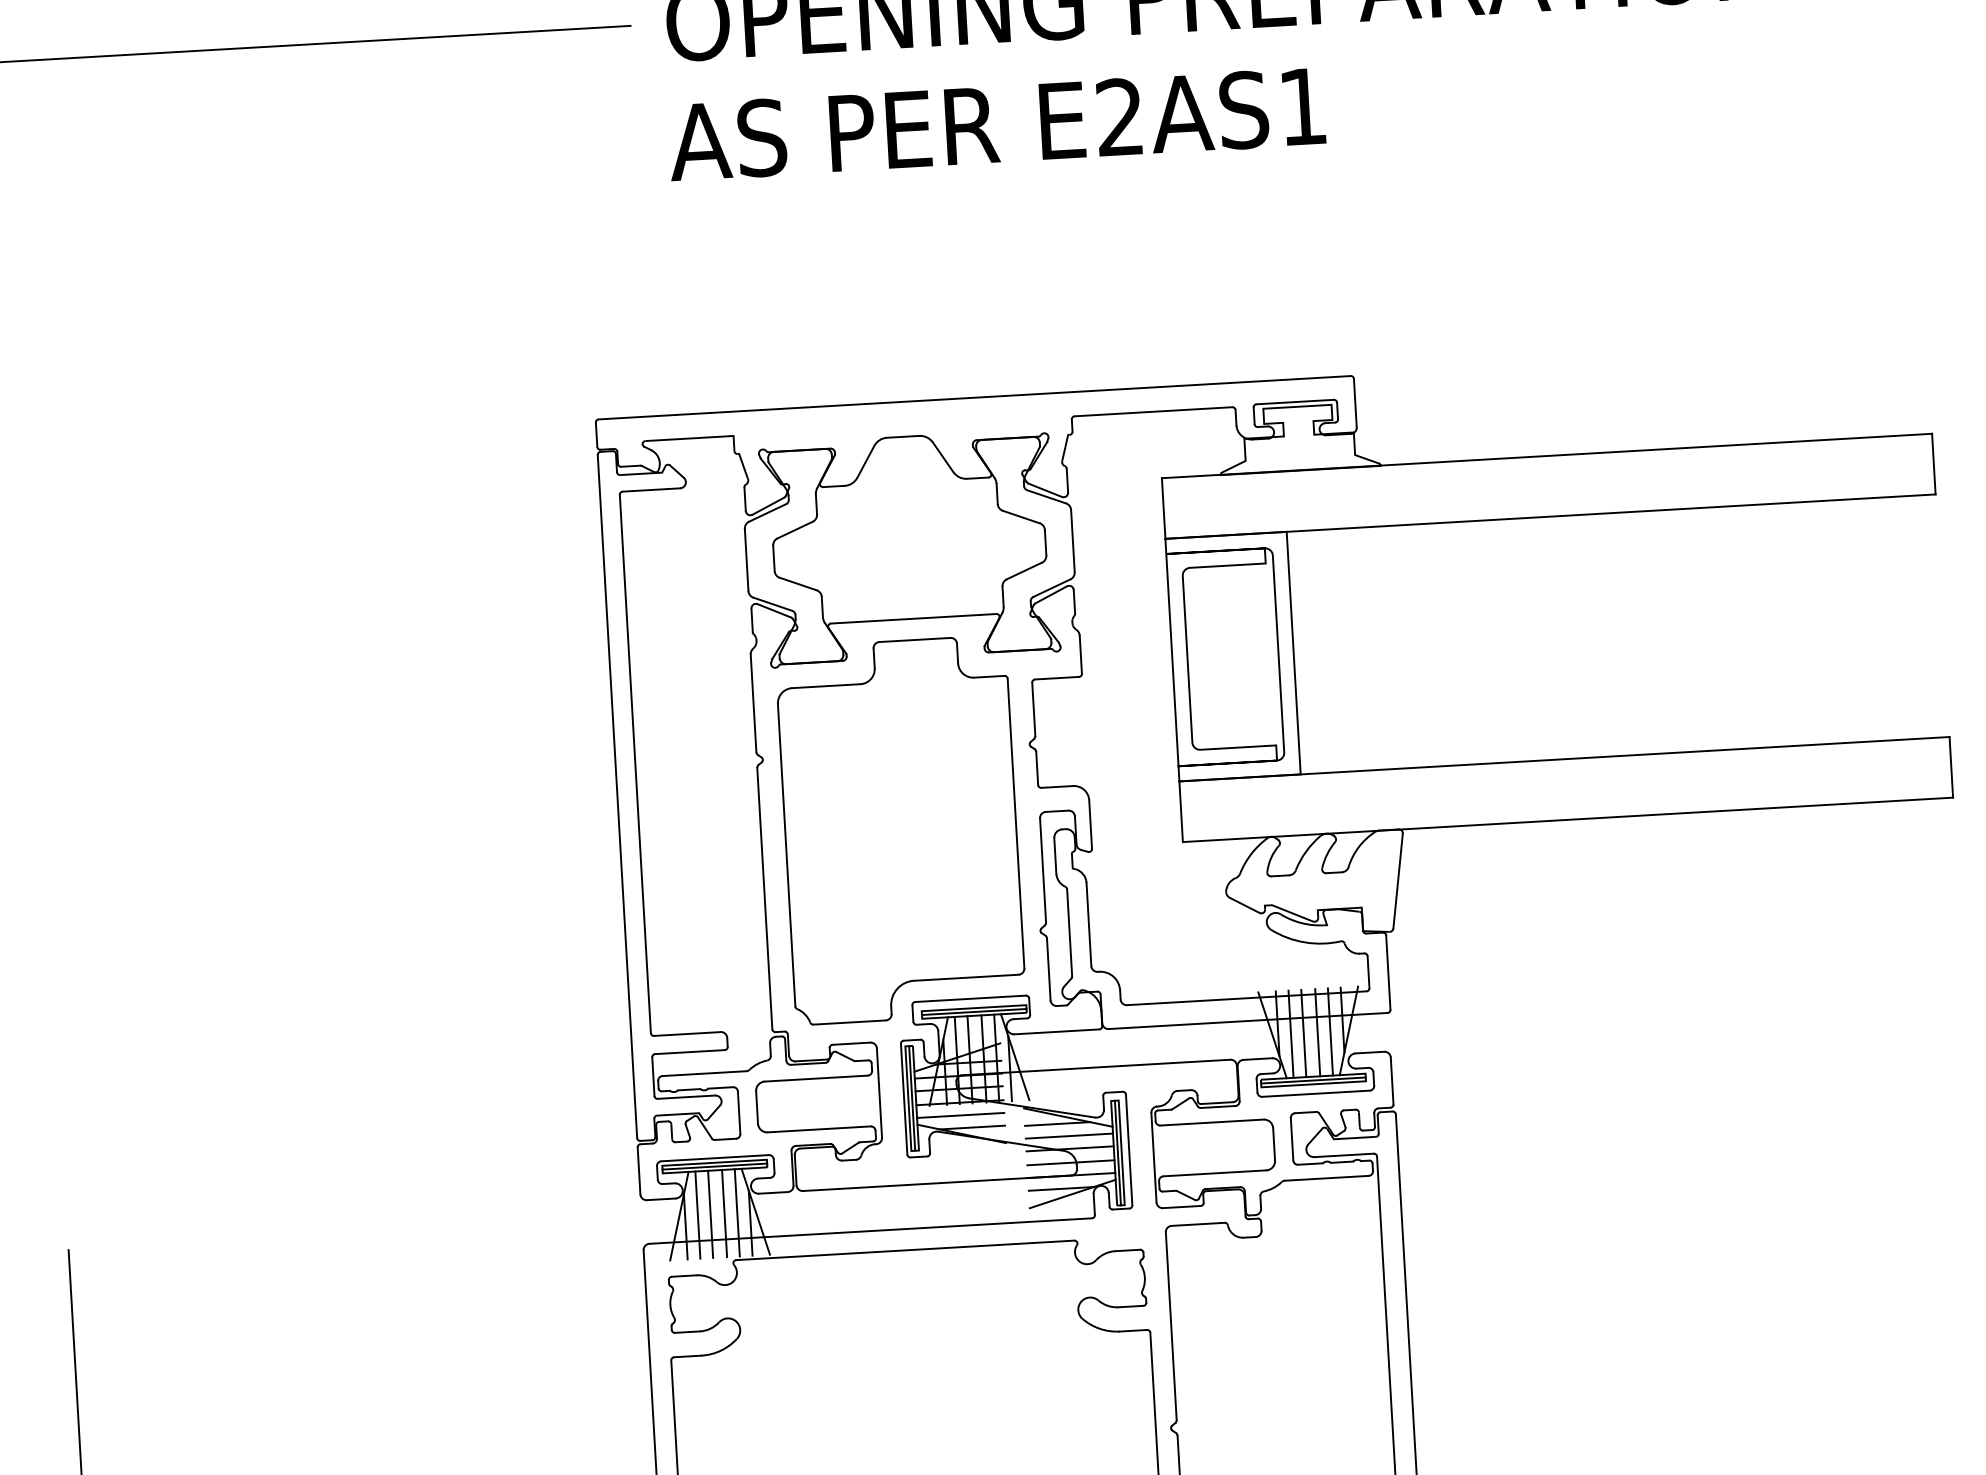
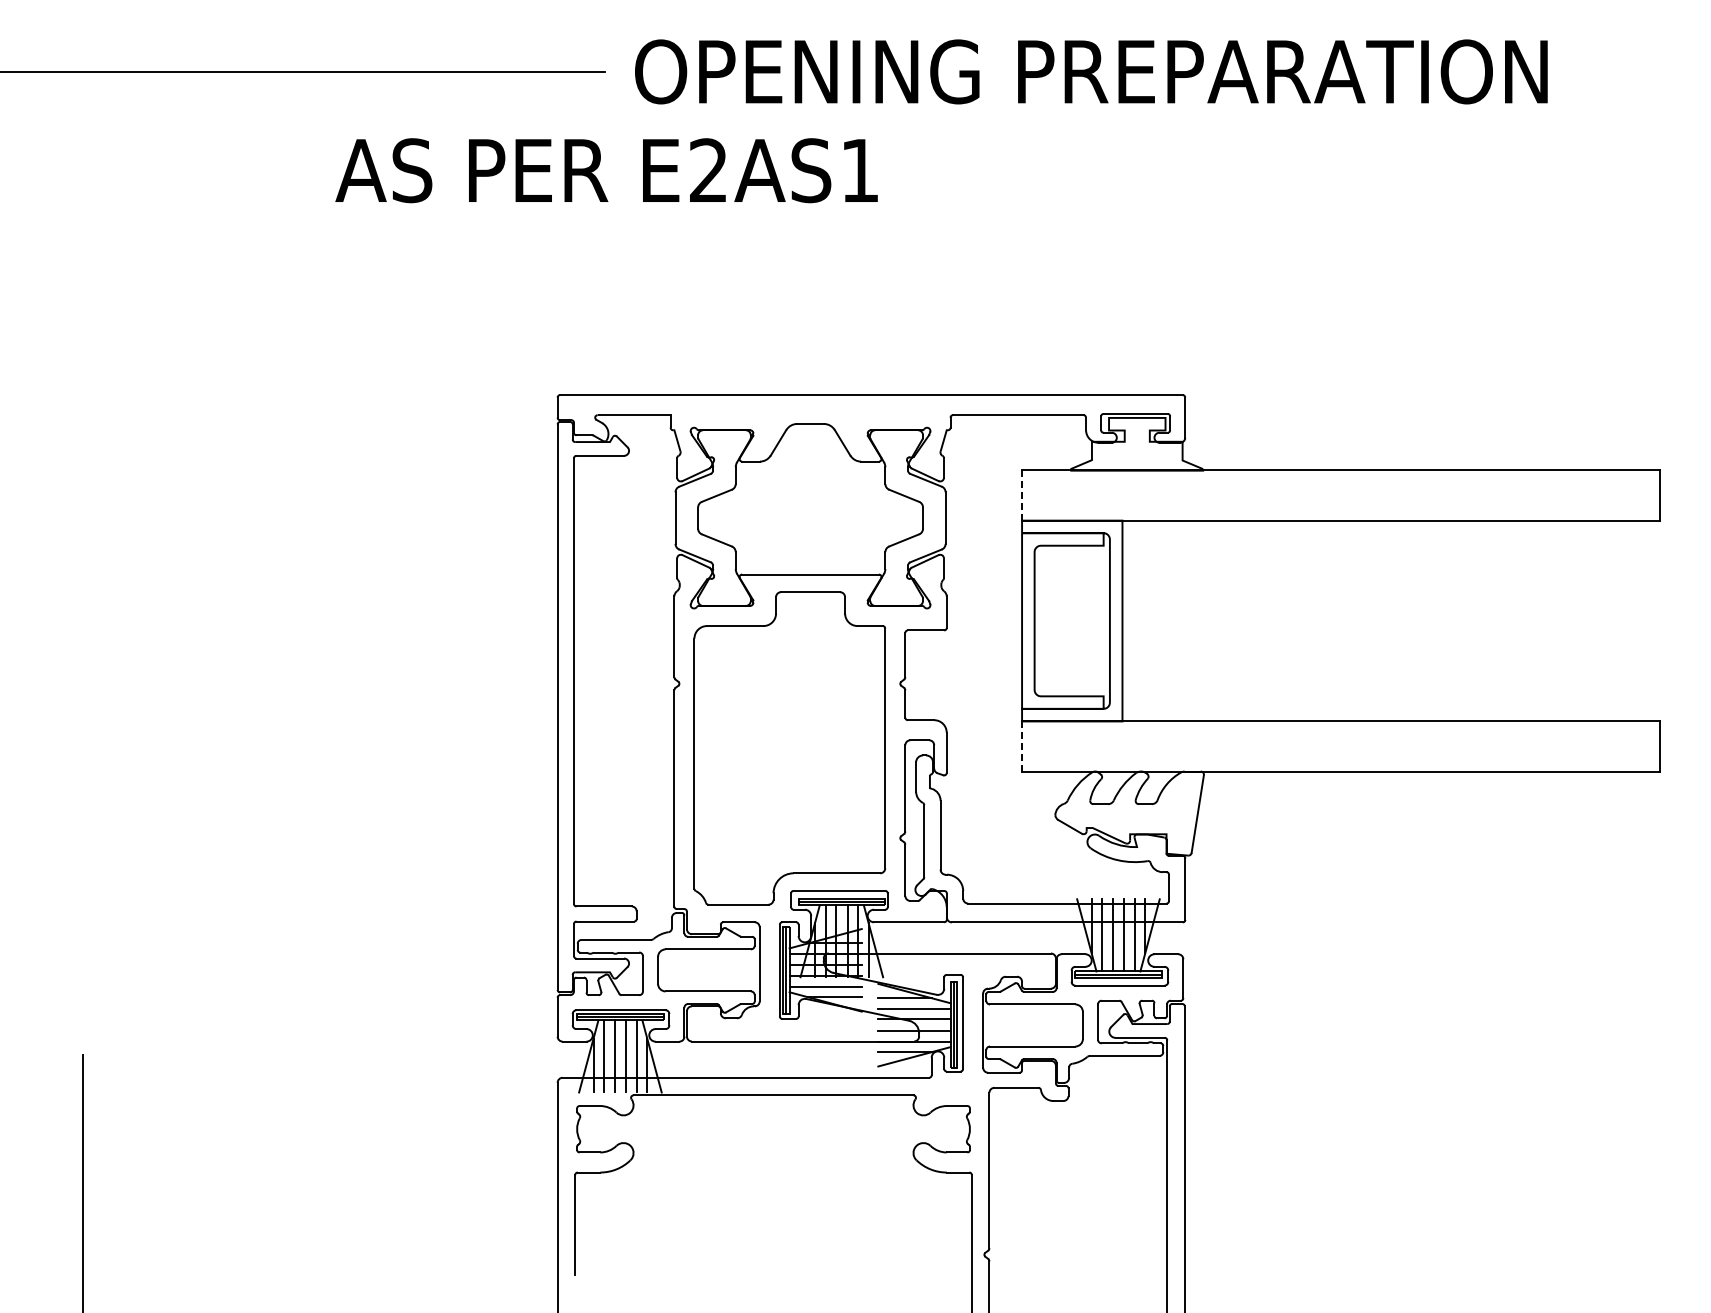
text: (996, 124) -> (606, 170), moved
line: (1164, 508) -> (1022, 495), solid -> dashed
line: (1181, 811) -> (1022, 746), solid -> dashed

